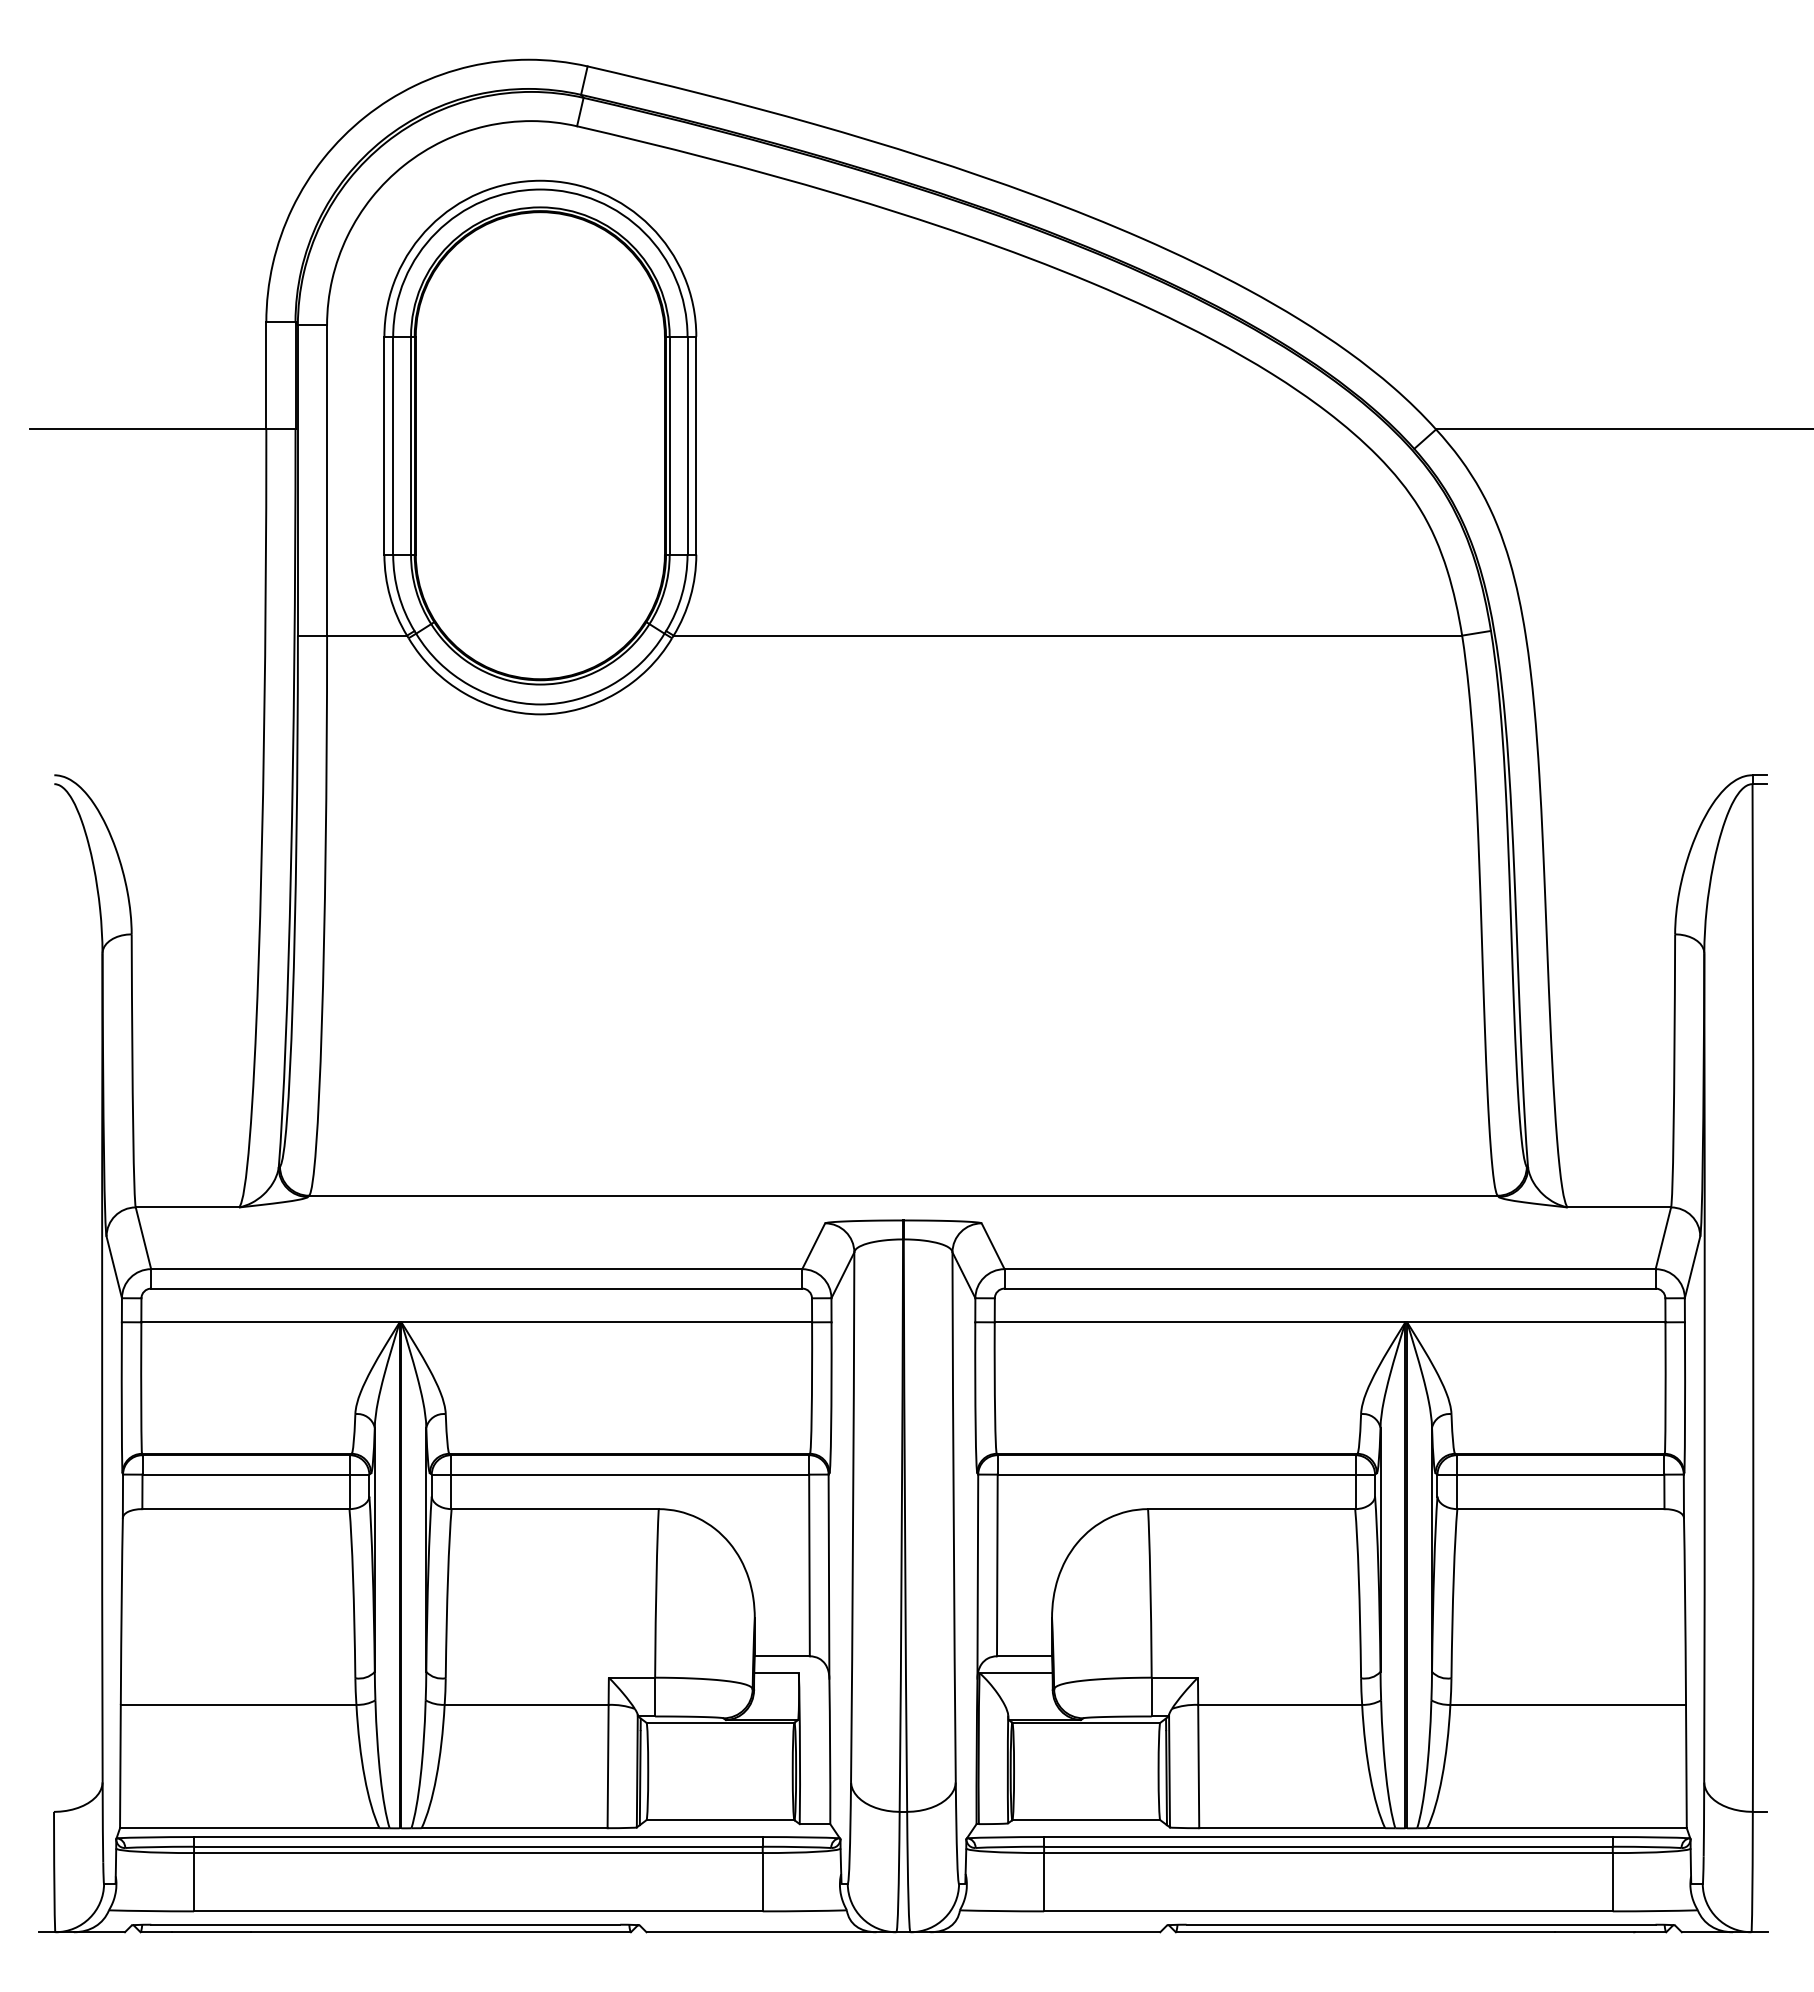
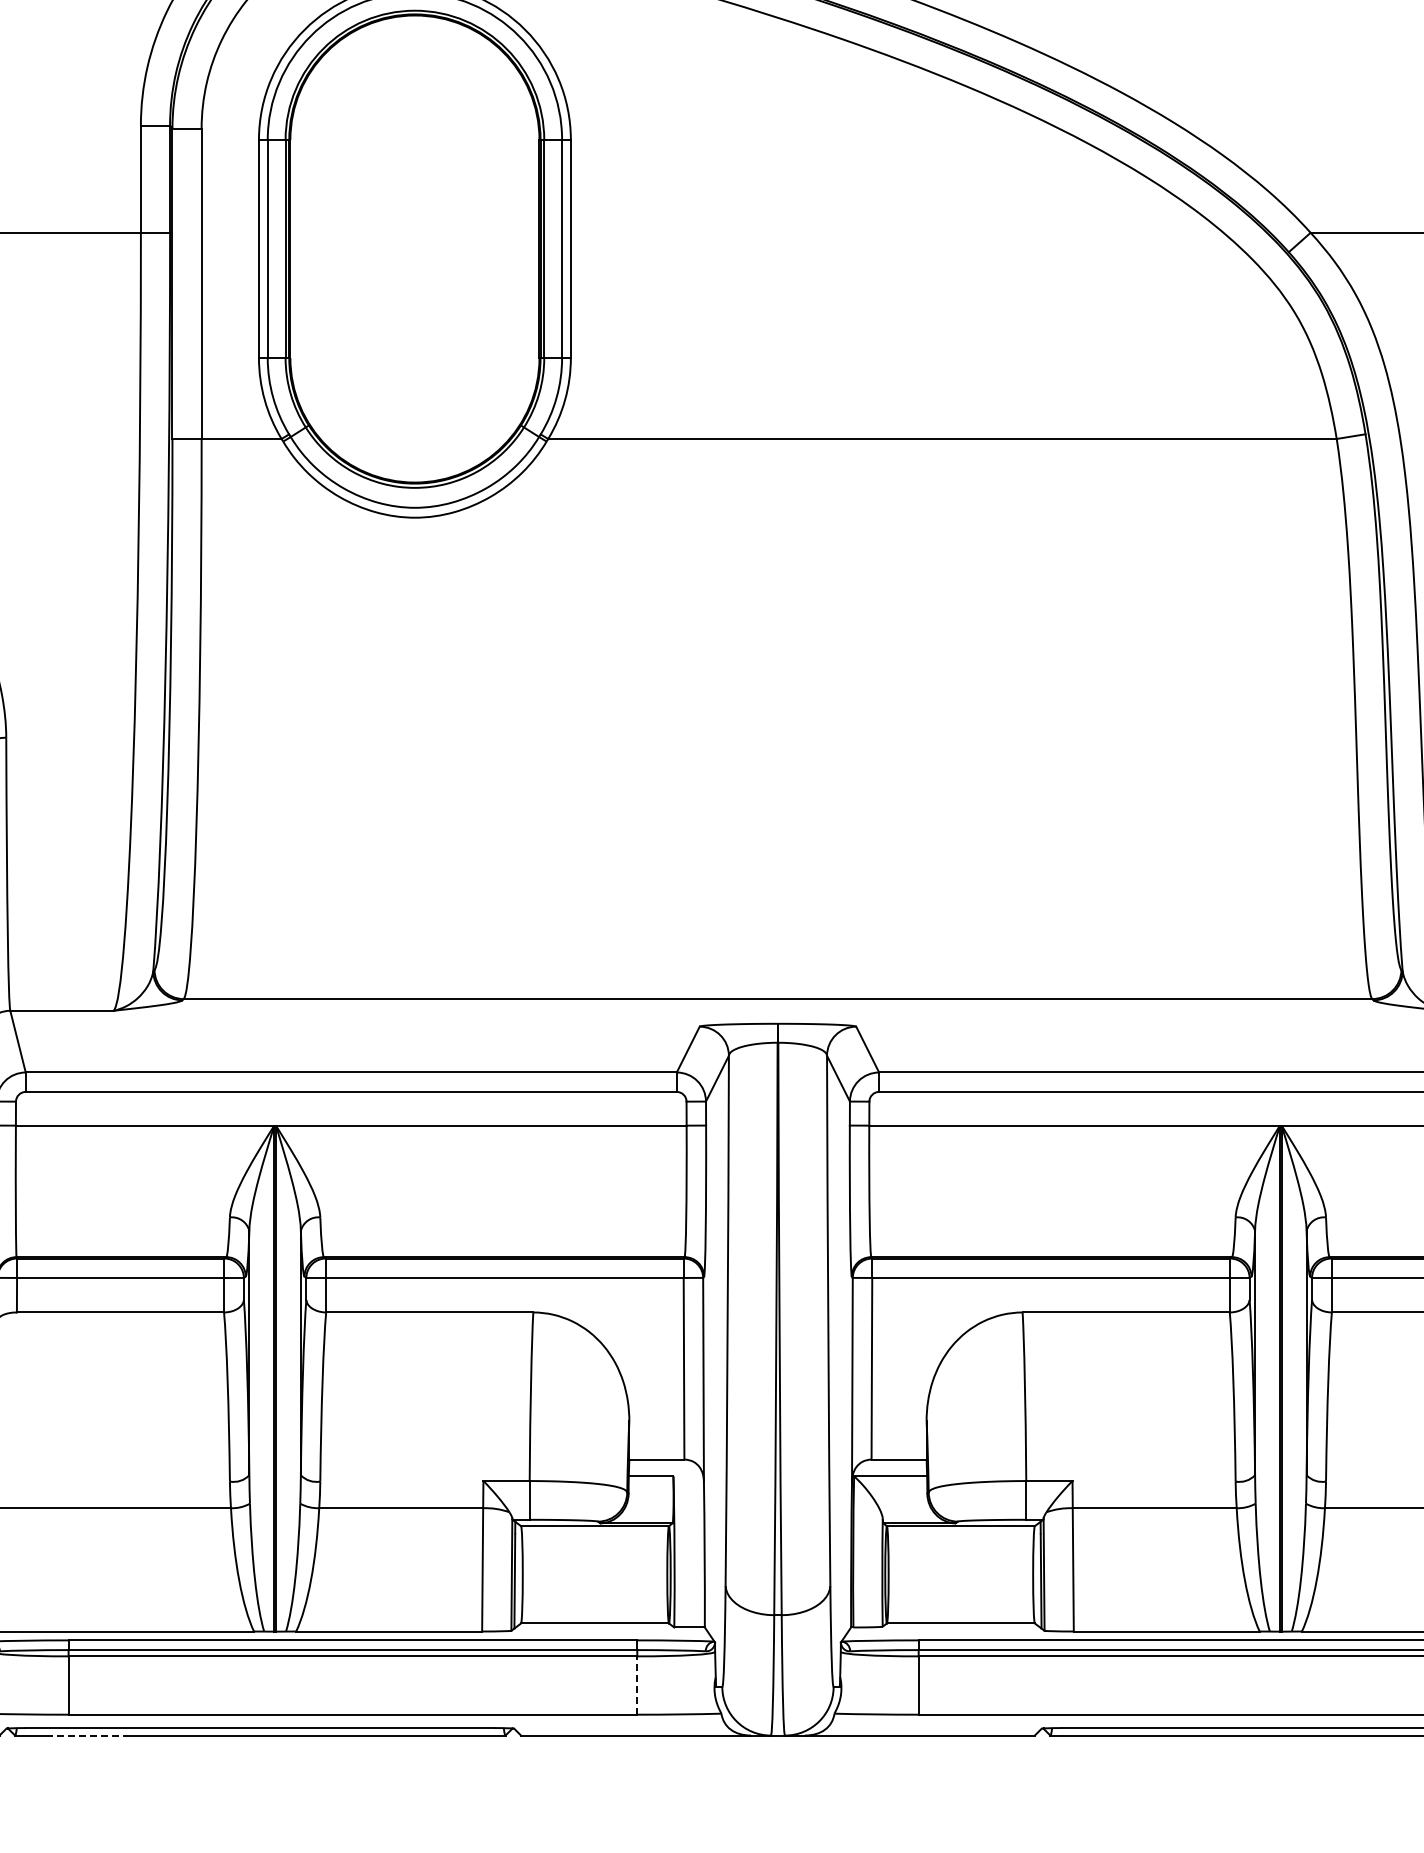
line: (762, 1881) -> (637, 1684), solid -> dashed
line: (211, 1932) -> (86, 1735), solid -> dashed

